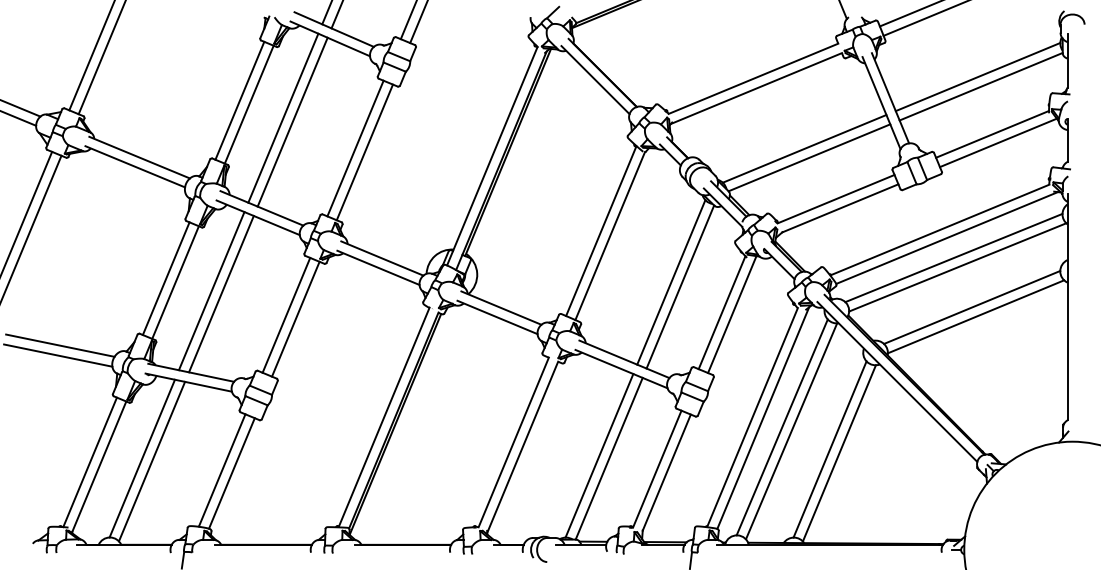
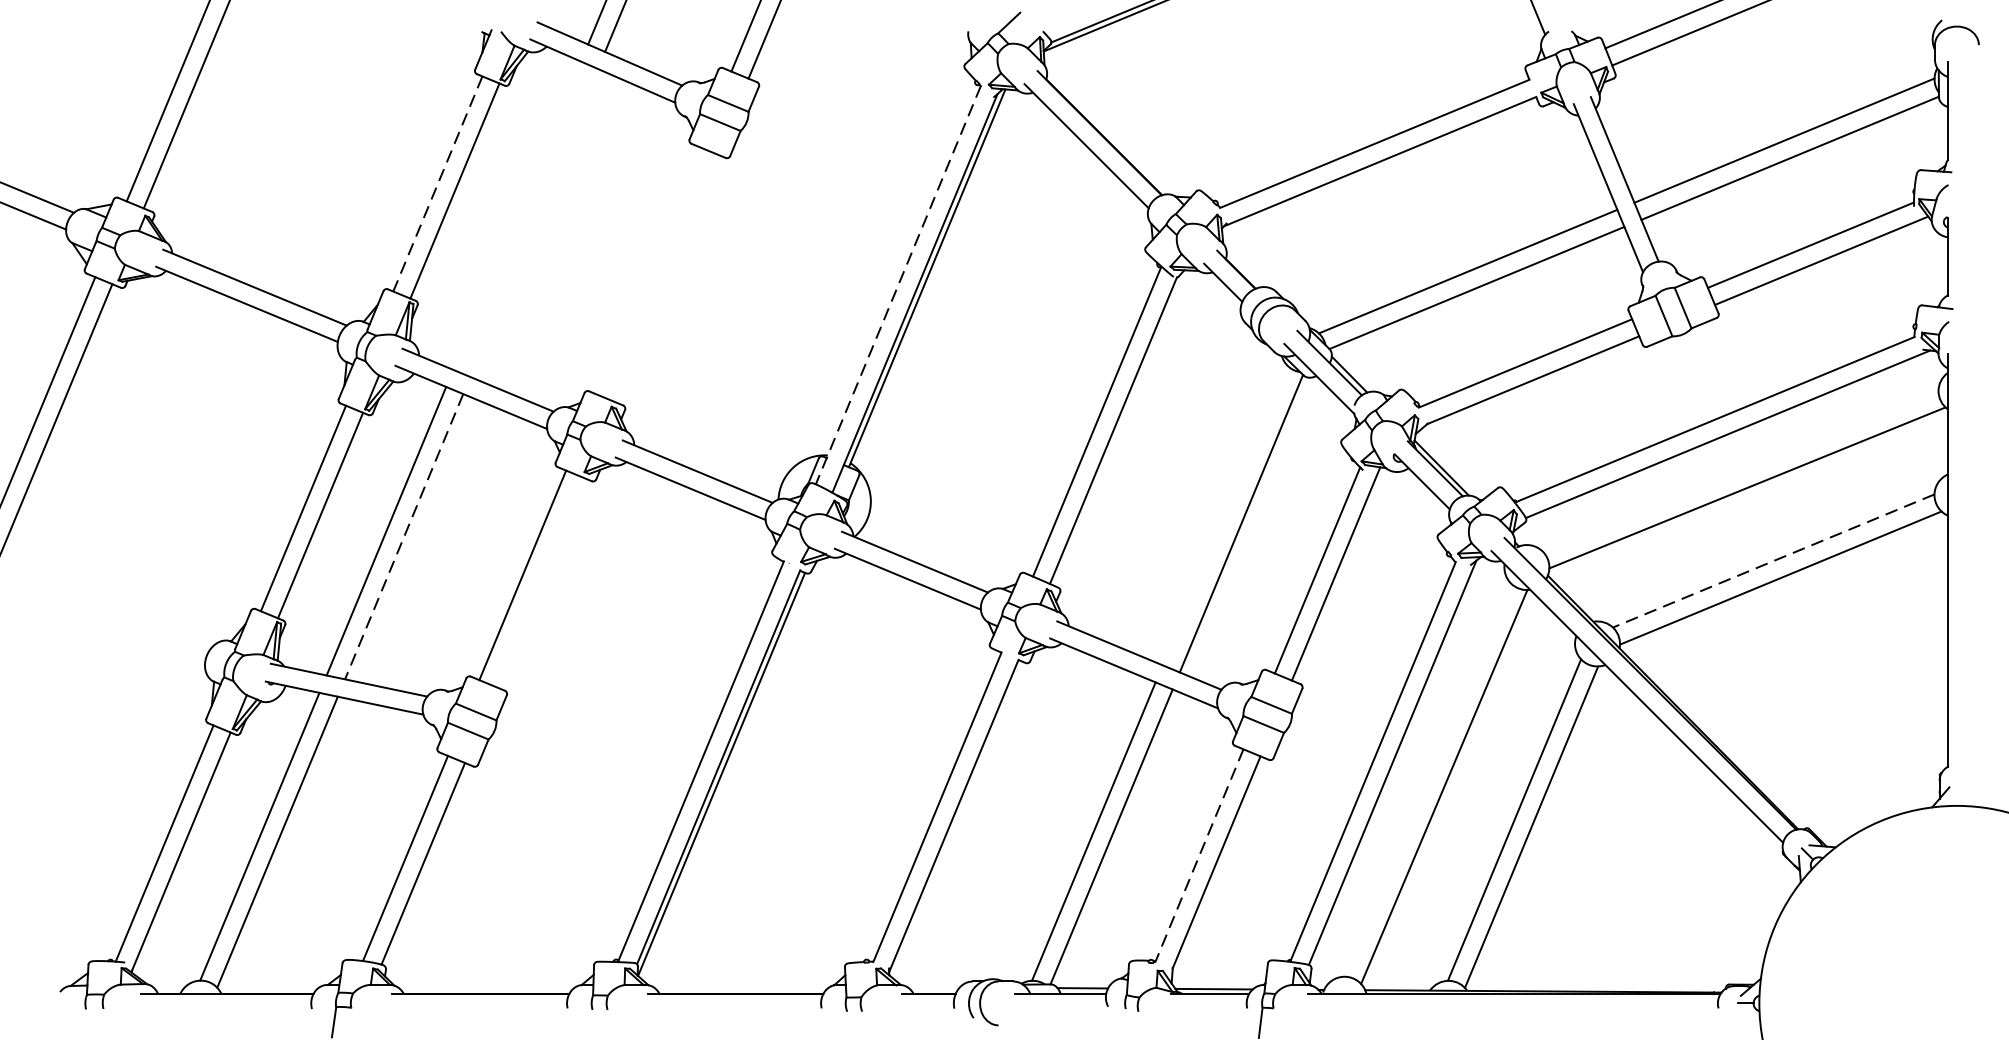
line: (239, 100) -> (437, 183), solid -> dashed
line: (283, 117) -> (517, 214), removed
line: (292, 121) -> (533, 221), removed
line: (355, 148) -> (648, 270), removed
line: (364, 152) -> (665, 278), removed
line: (492, 156) -> (898, 285), solid -> dashed
line: (953, 257) -> (1739, 469), removed
line: (671, 282) -> (1225, 515), removed
line: (221, 294) -> (404, 537), solid -> dashed
line: (971, 307) -> (1772, 561), solid -> dashed
line: (295, 318) -> (539, 581), removed
line: (60, 345) -> (110, 630), removed
line: (58, 355) -> (106, 648), removed
line: (781, 427) -> (1425, 779), removed
line: (657, 469) -> (1199, 856), solid -> dashed

